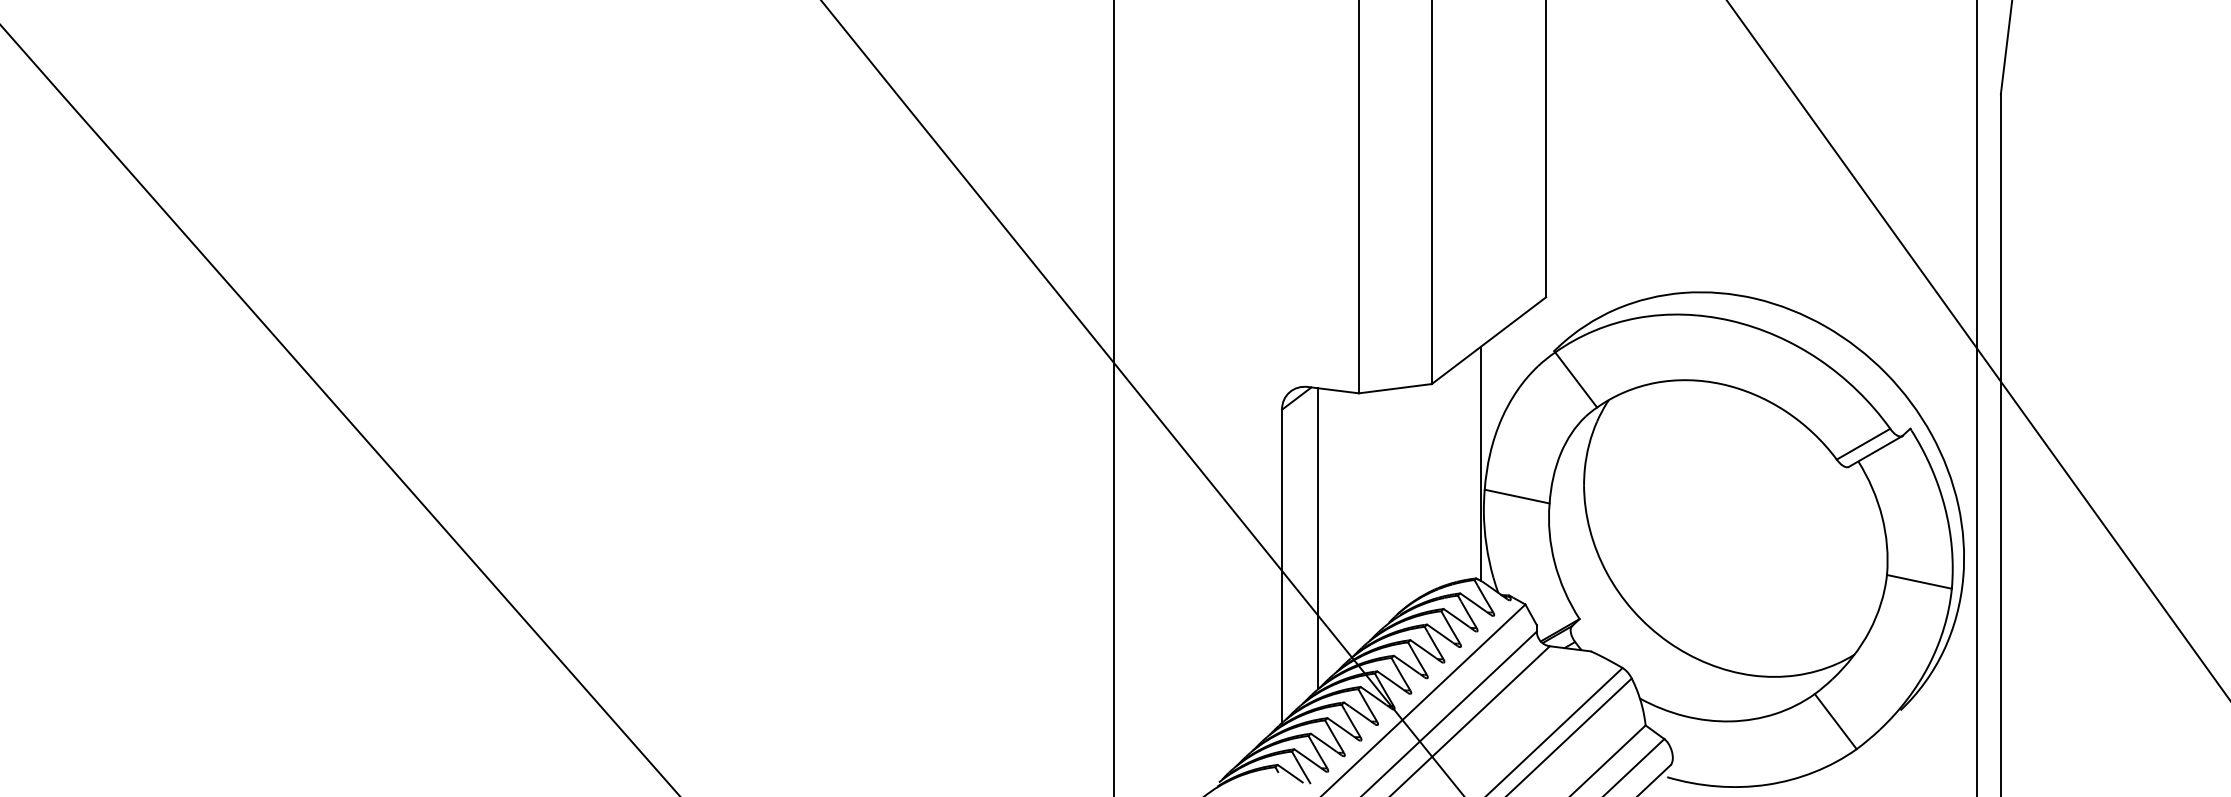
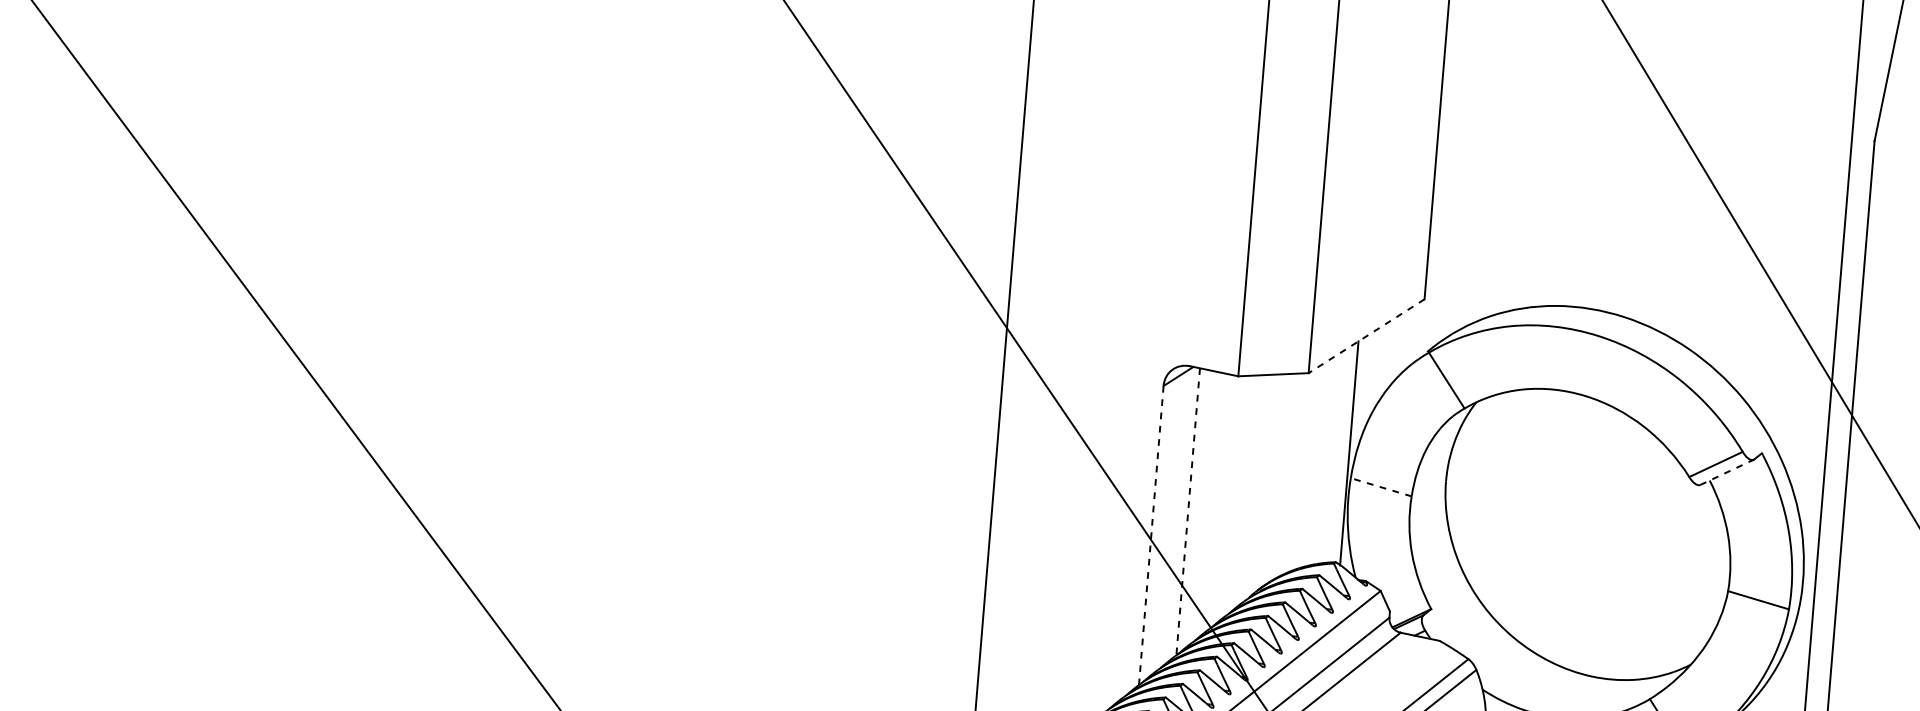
line: (1488, 340) -> (1366, 336), solid -> dashed
line: (1875, 451) -> (1726, 472), solid -> dashed
line: (1516, 496) -> (1380, 487), solid -> dashed
line: (1318, 539) -> (1188, 512), solid -> dashed
line: (1282, 566) -> (1151, 535), solid -> dashed

